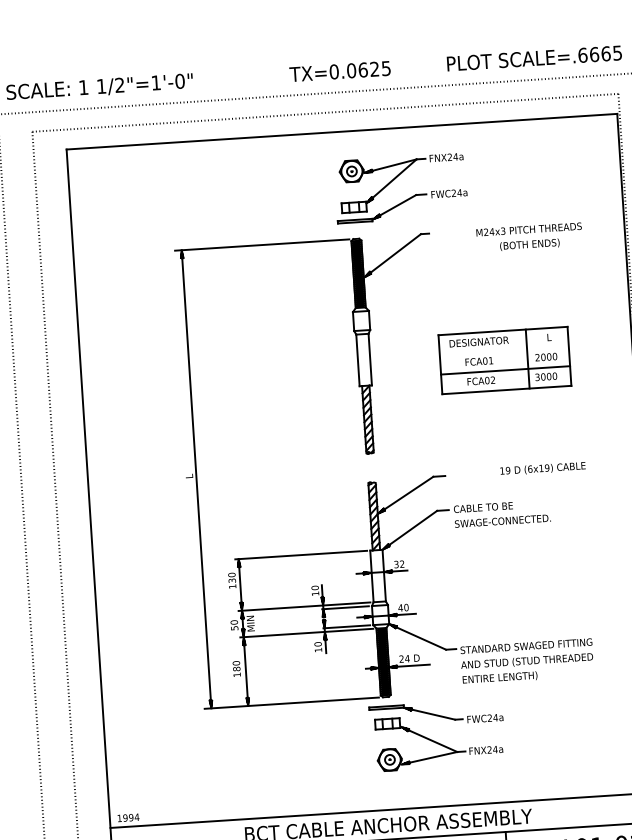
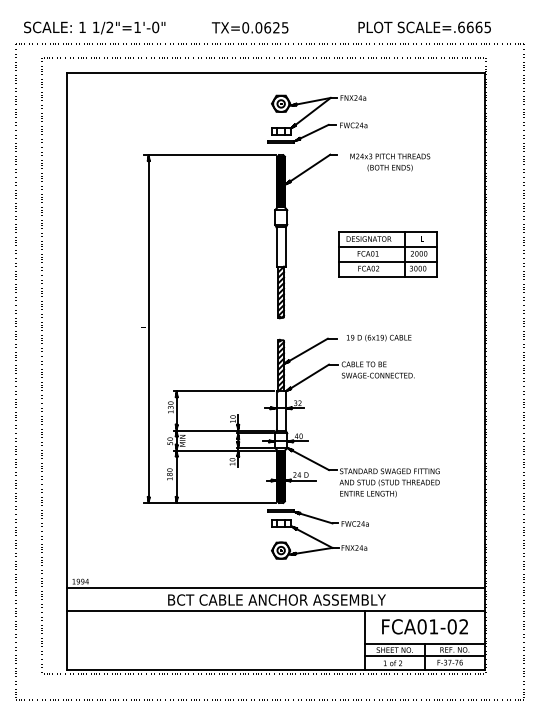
text: (339, 71) -> (249, 27), moved
text: (529, 237) -> (390, 162), moved
line: (504, 350) -> (387, 246), added
text: (543, 468) -> (379, 337), moved

